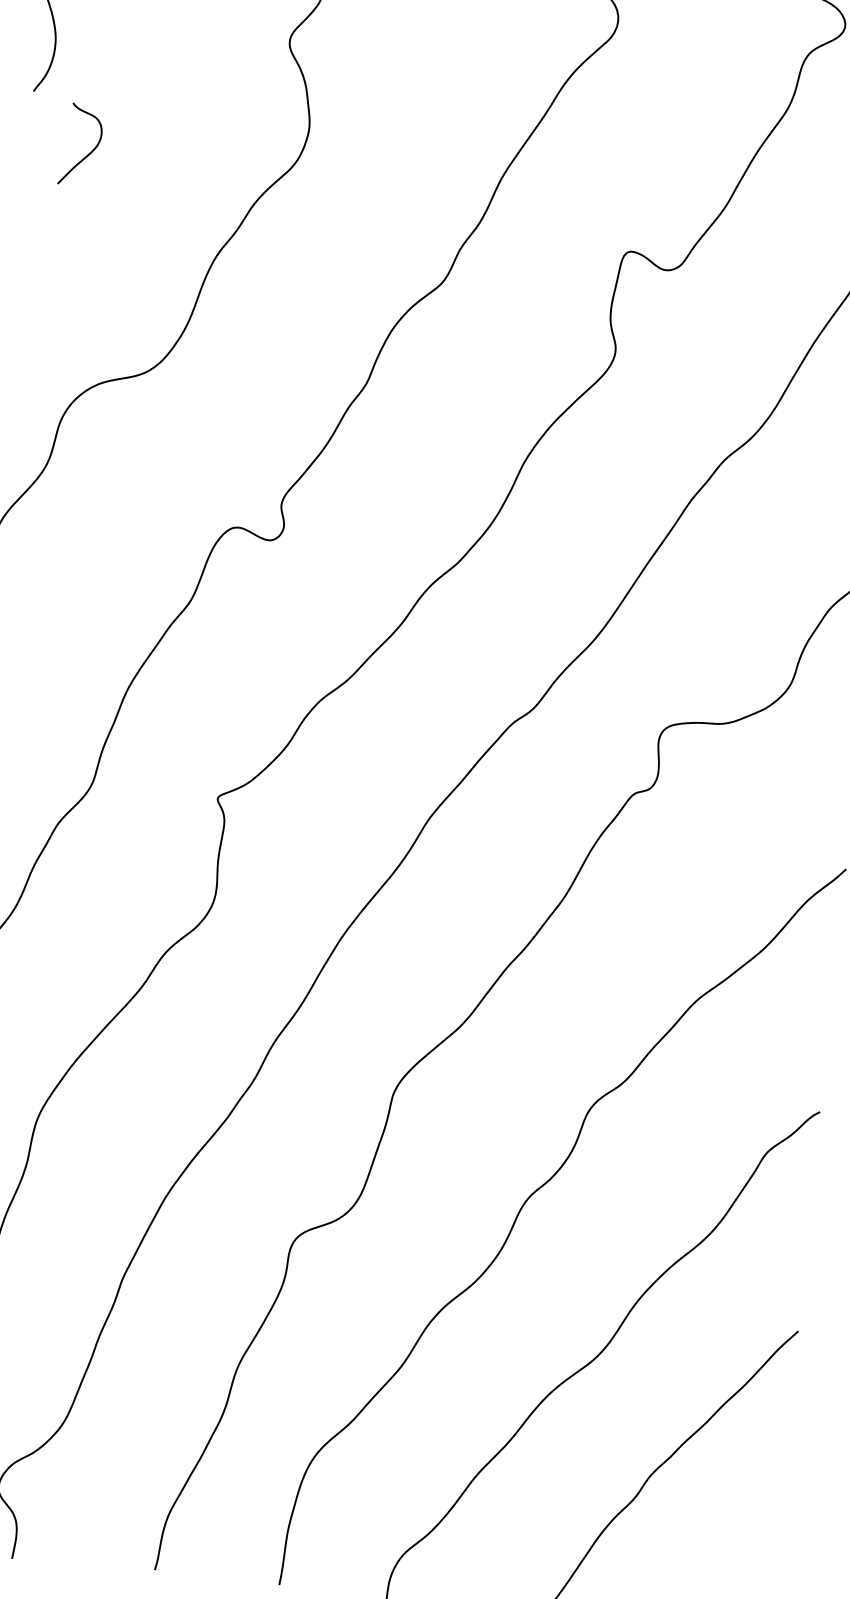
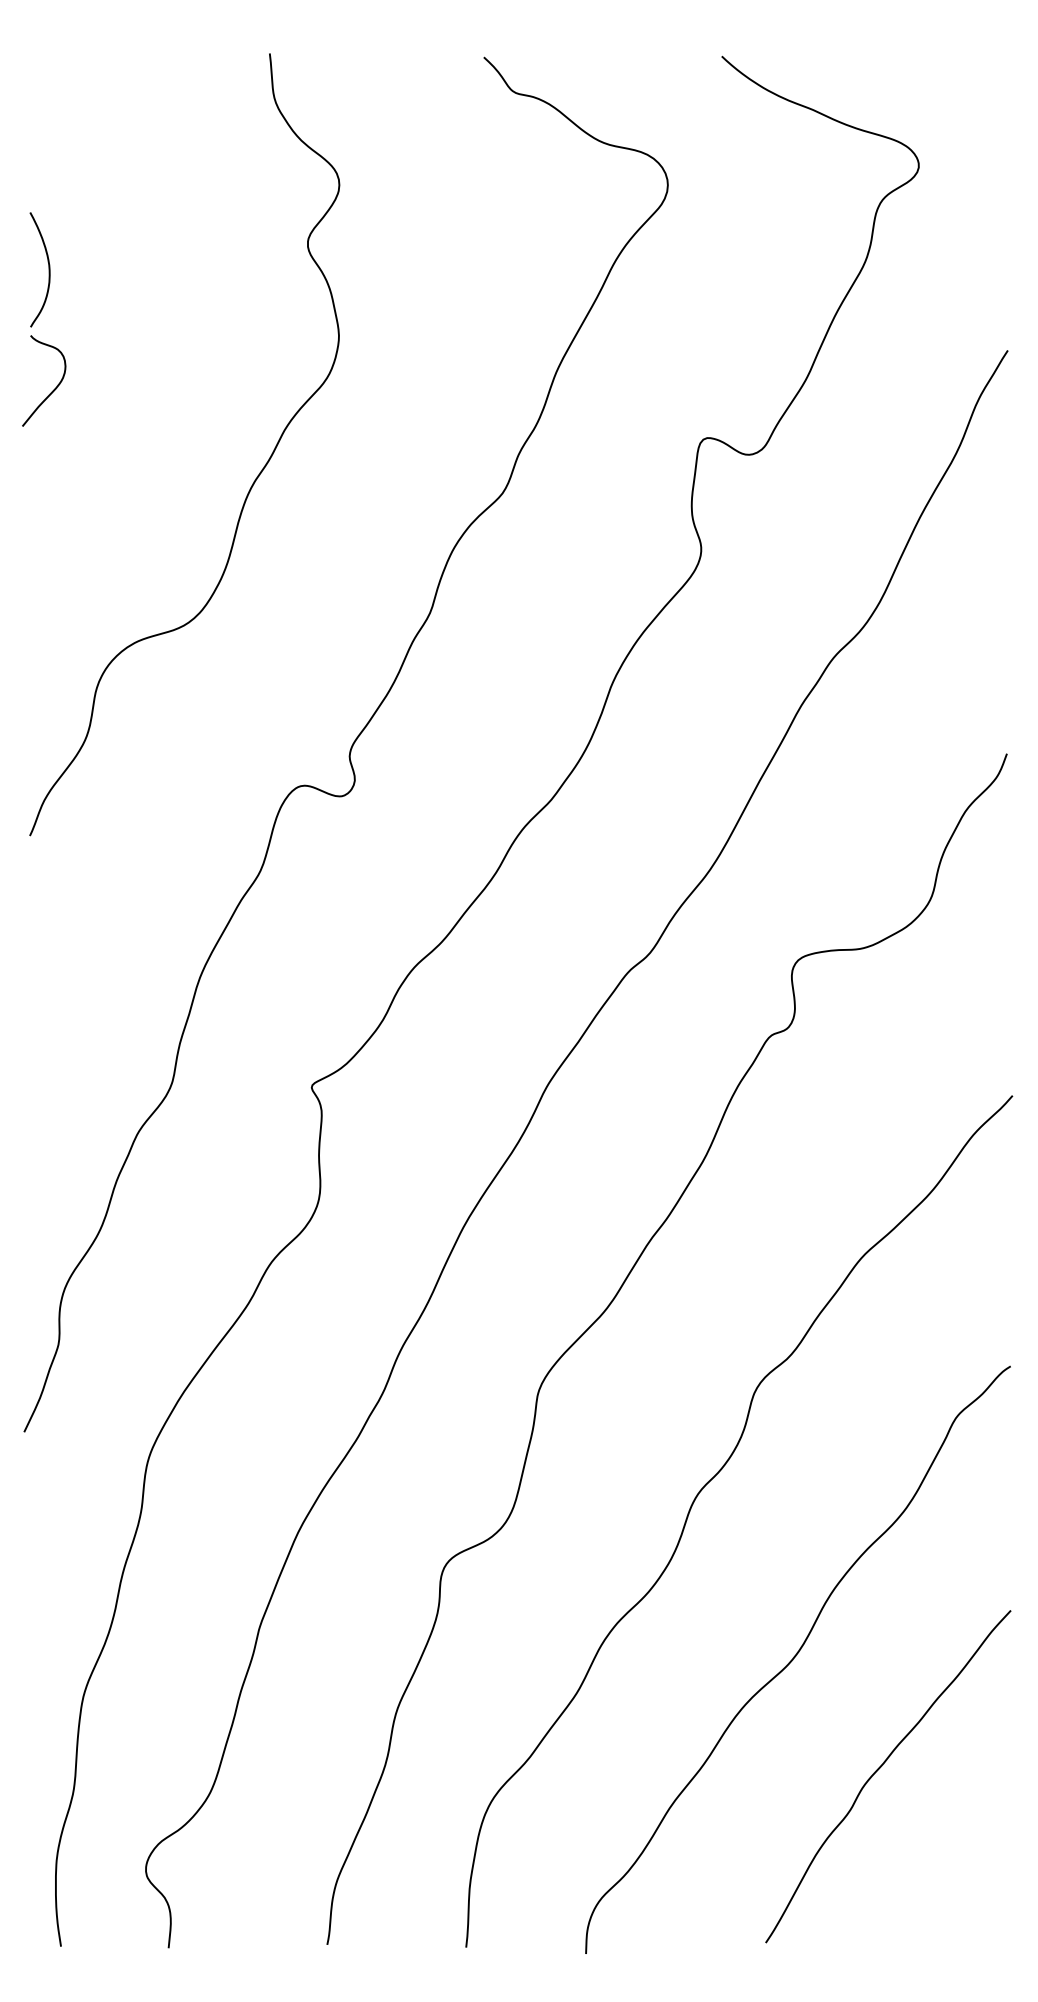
curve: (88, 153) -> (53, 389), moved

